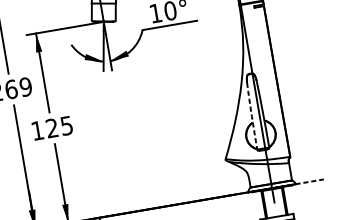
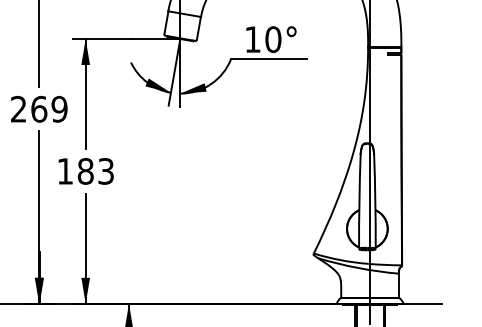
arc: (251, 116) -> (359, 201), dashed -> solid
text: (59, 127) -> (95, 171), 125 -> 183
line: (309, 181) -> (422, 303), dashed -> solid

